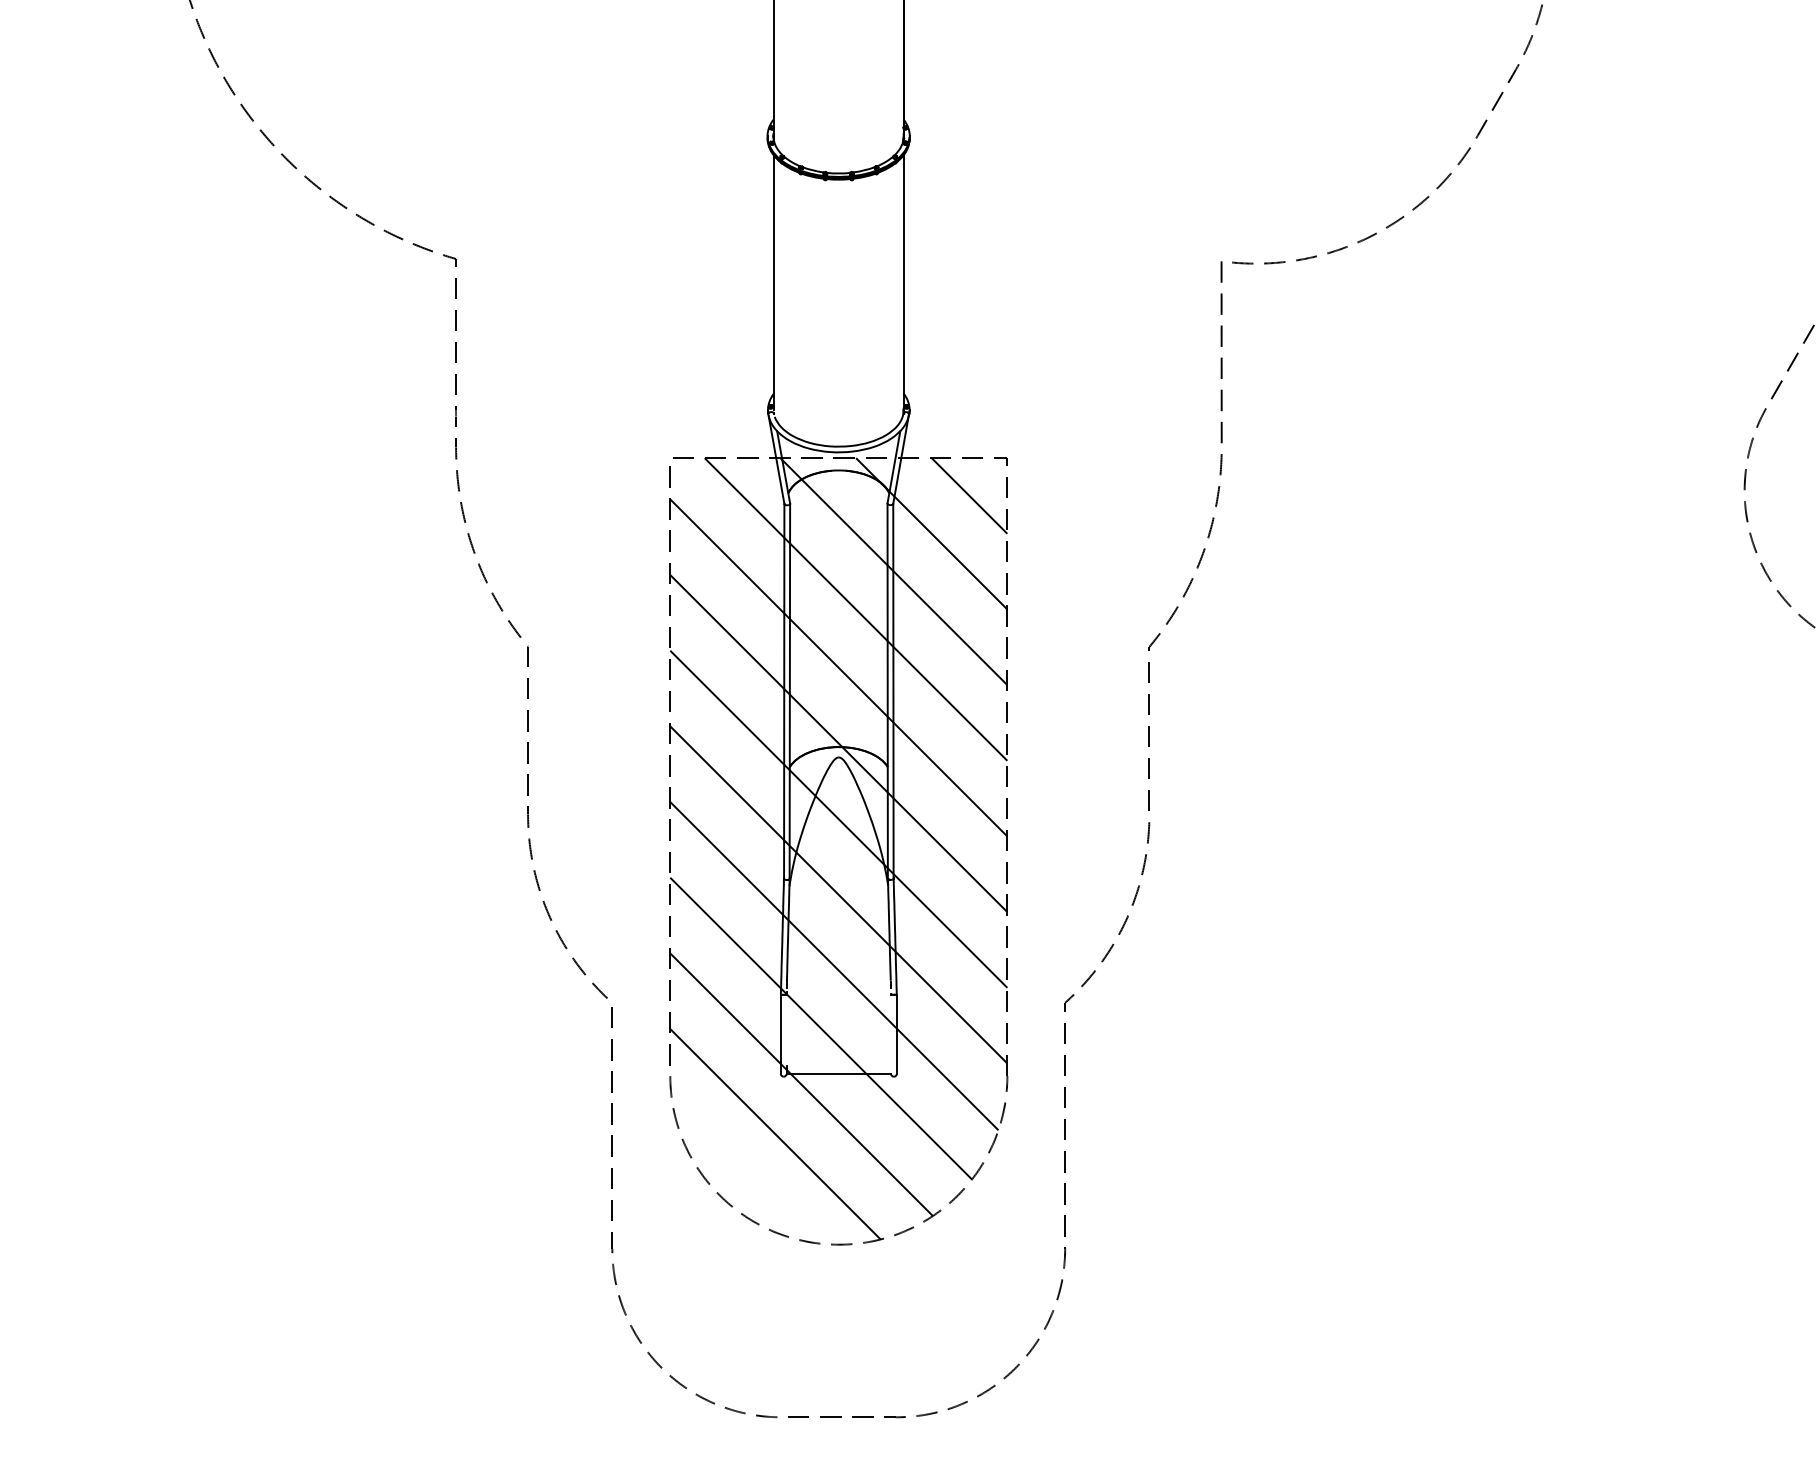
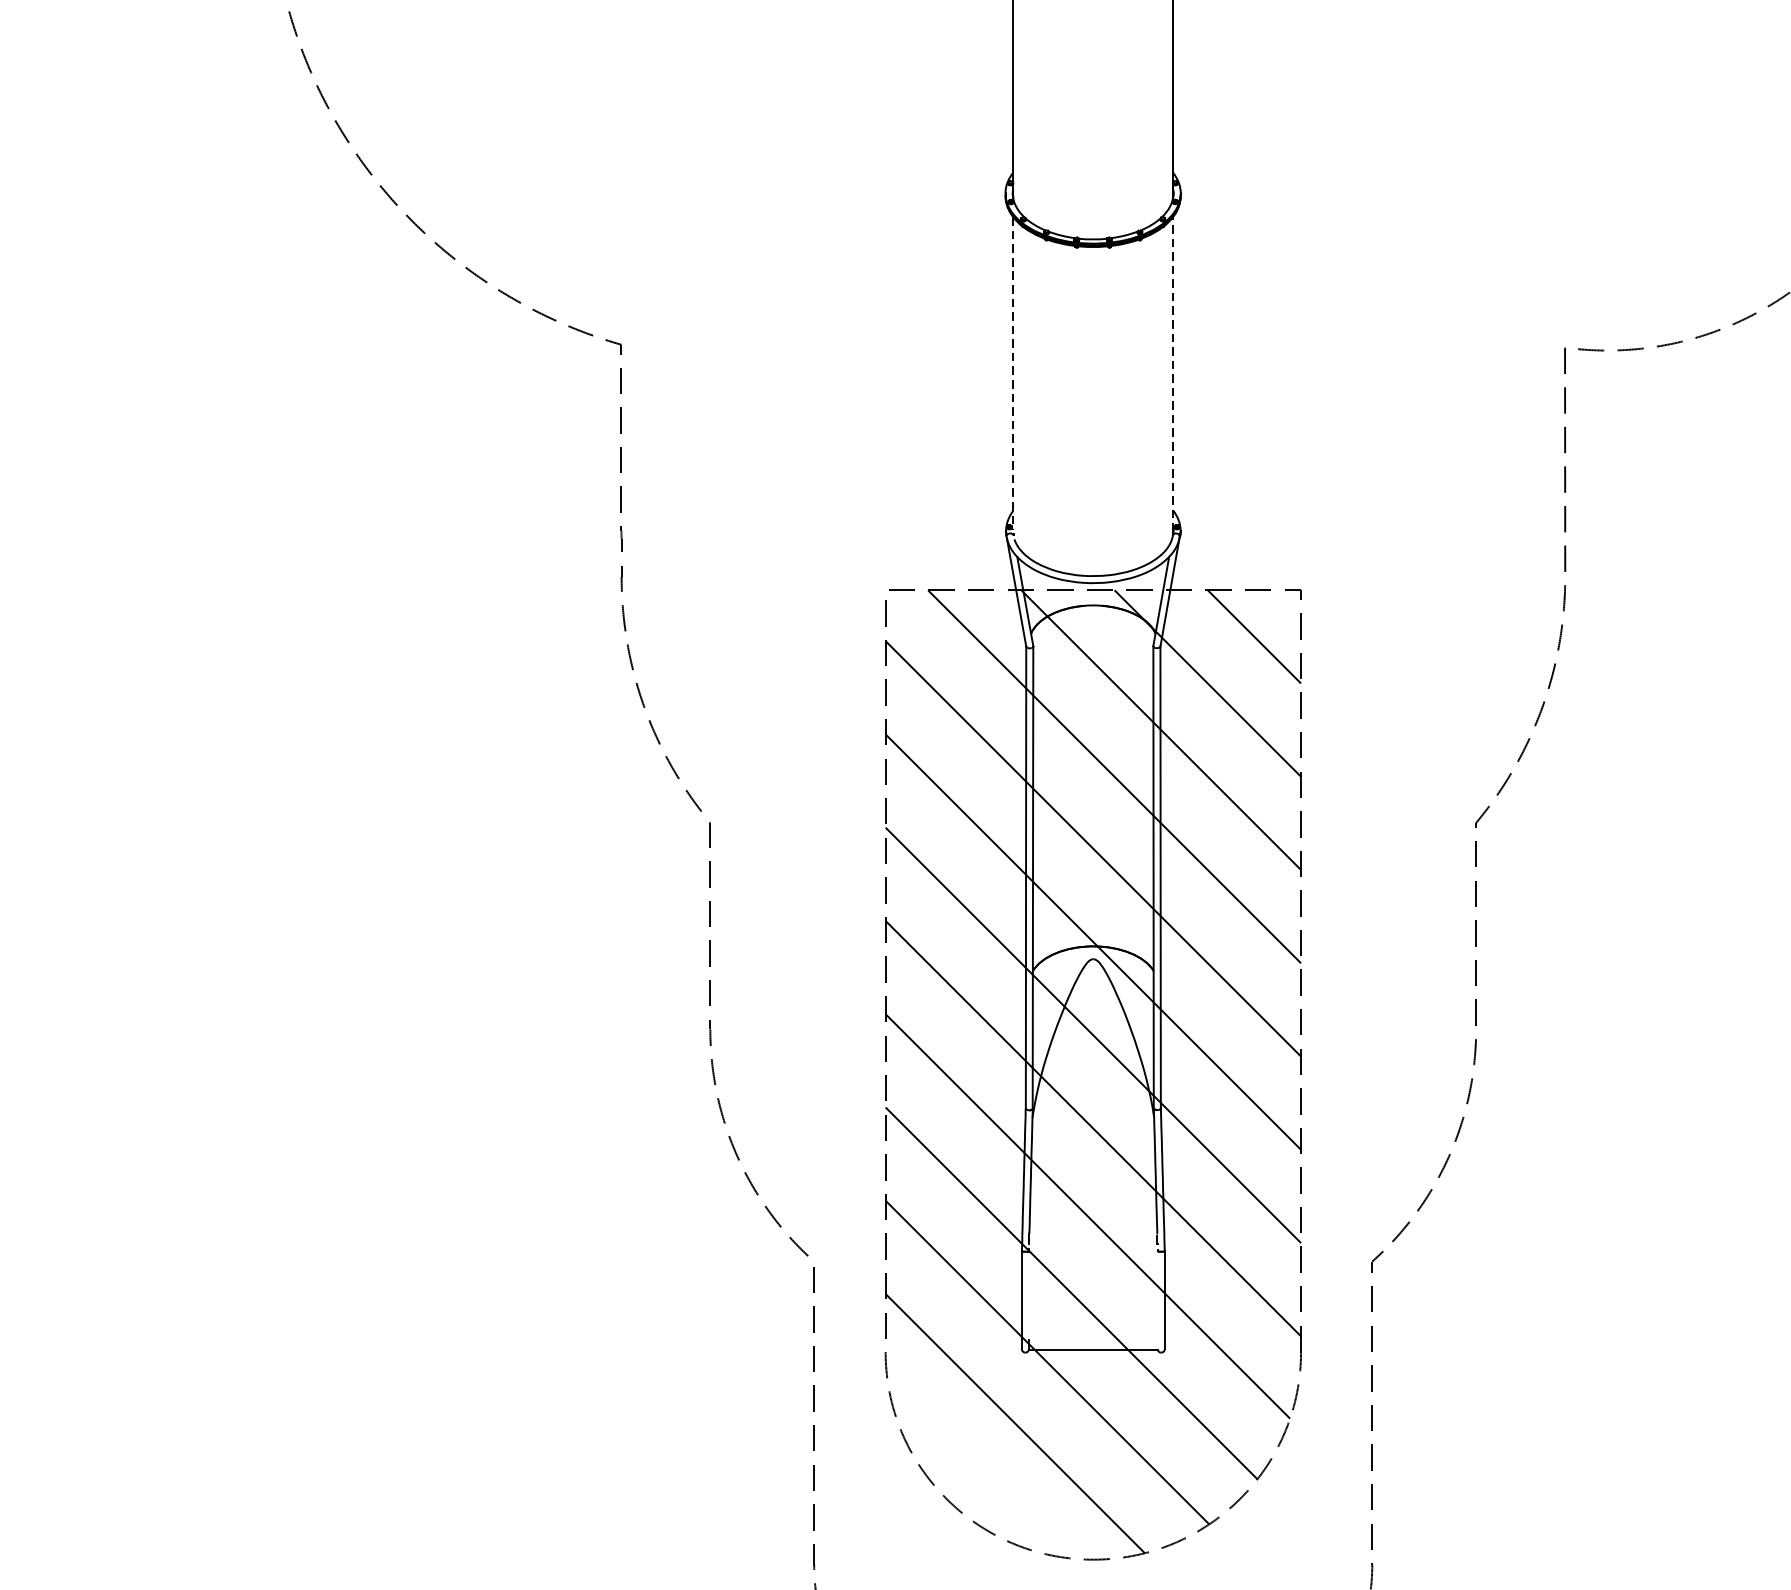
line: (773, 283) -> (1012, 375), solid -> dashed
line: (903, 283) -> (1173, 375), solid -> dashed

